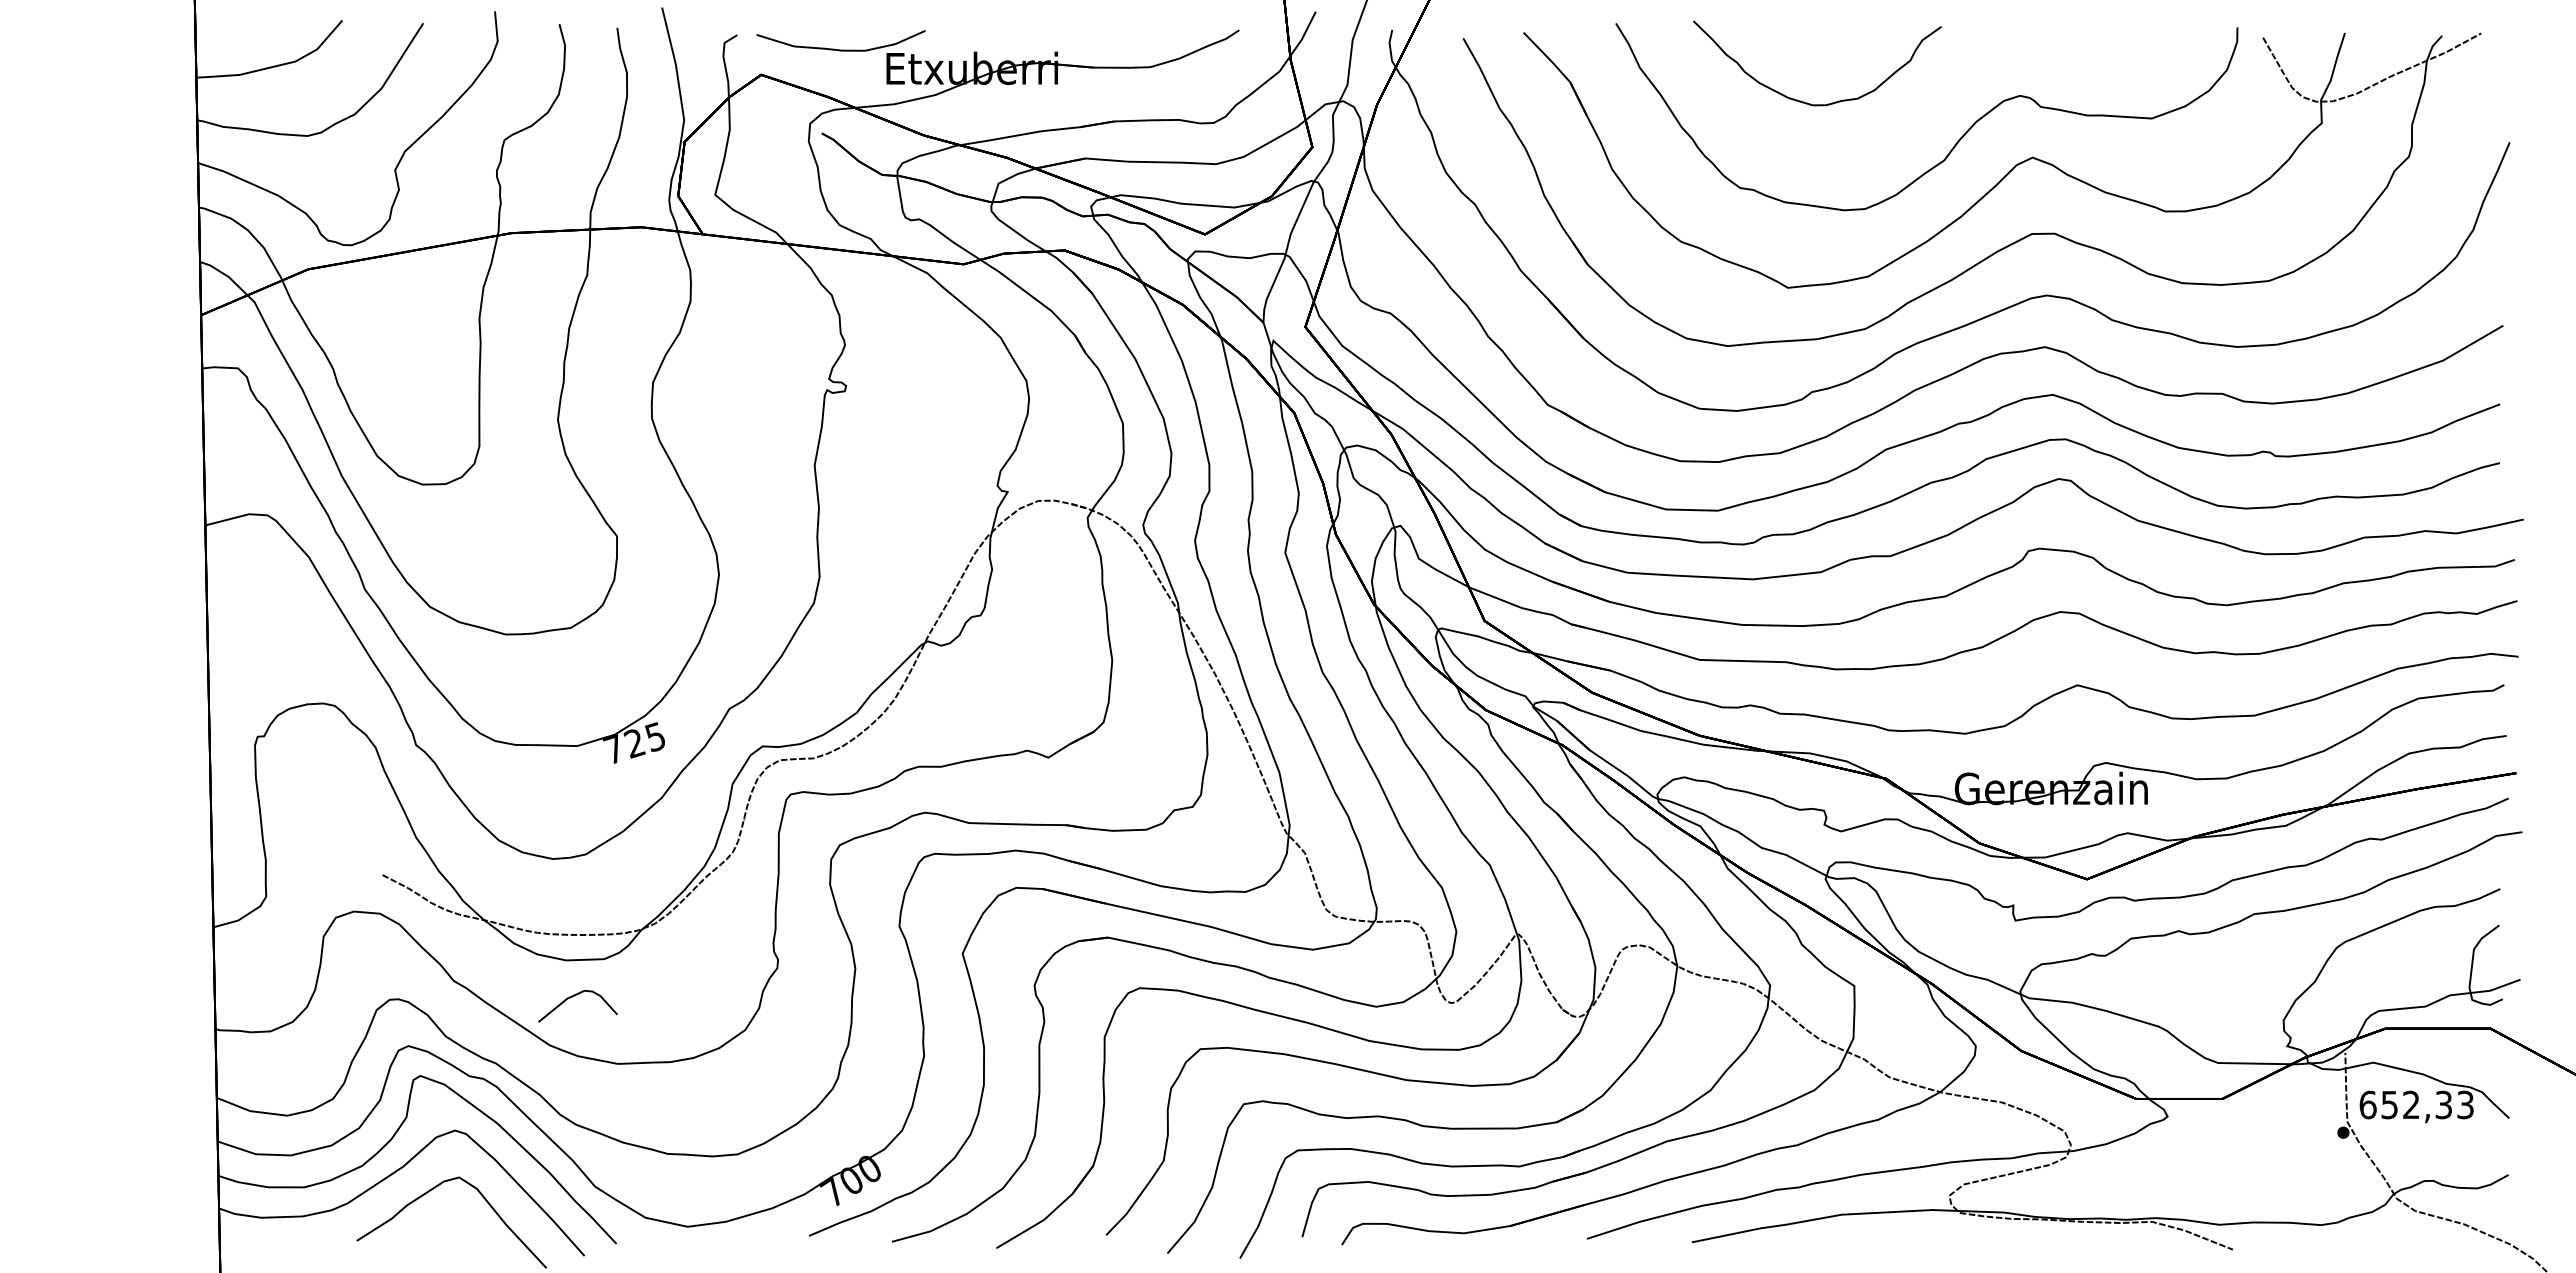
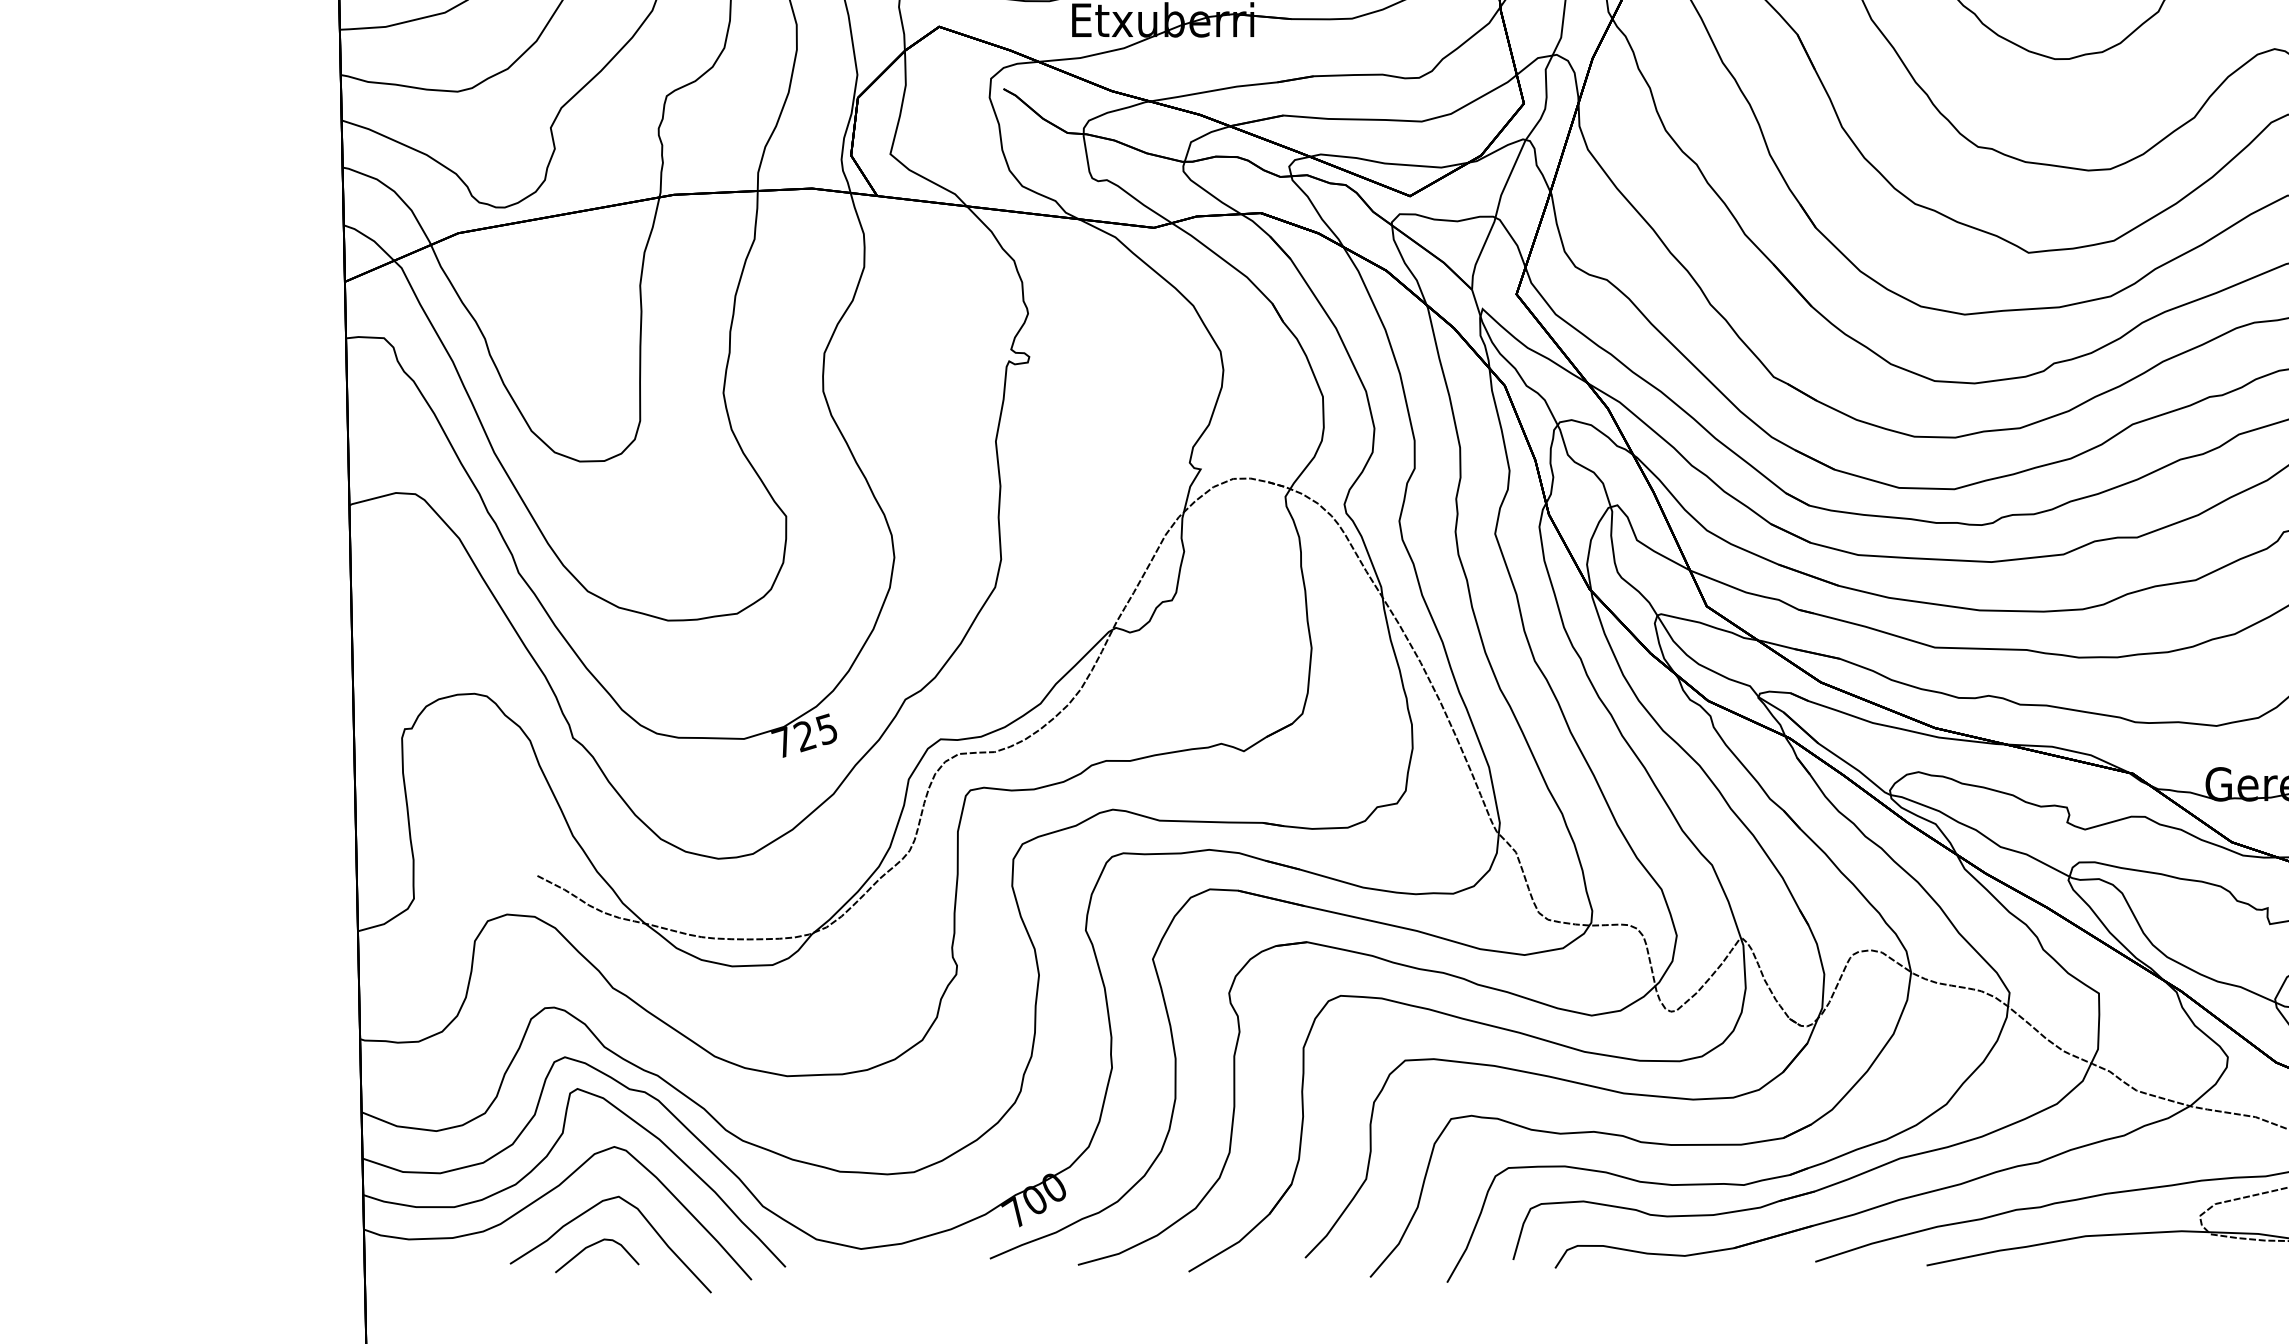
curve: (572, 997) -> (591, 1246), moved

